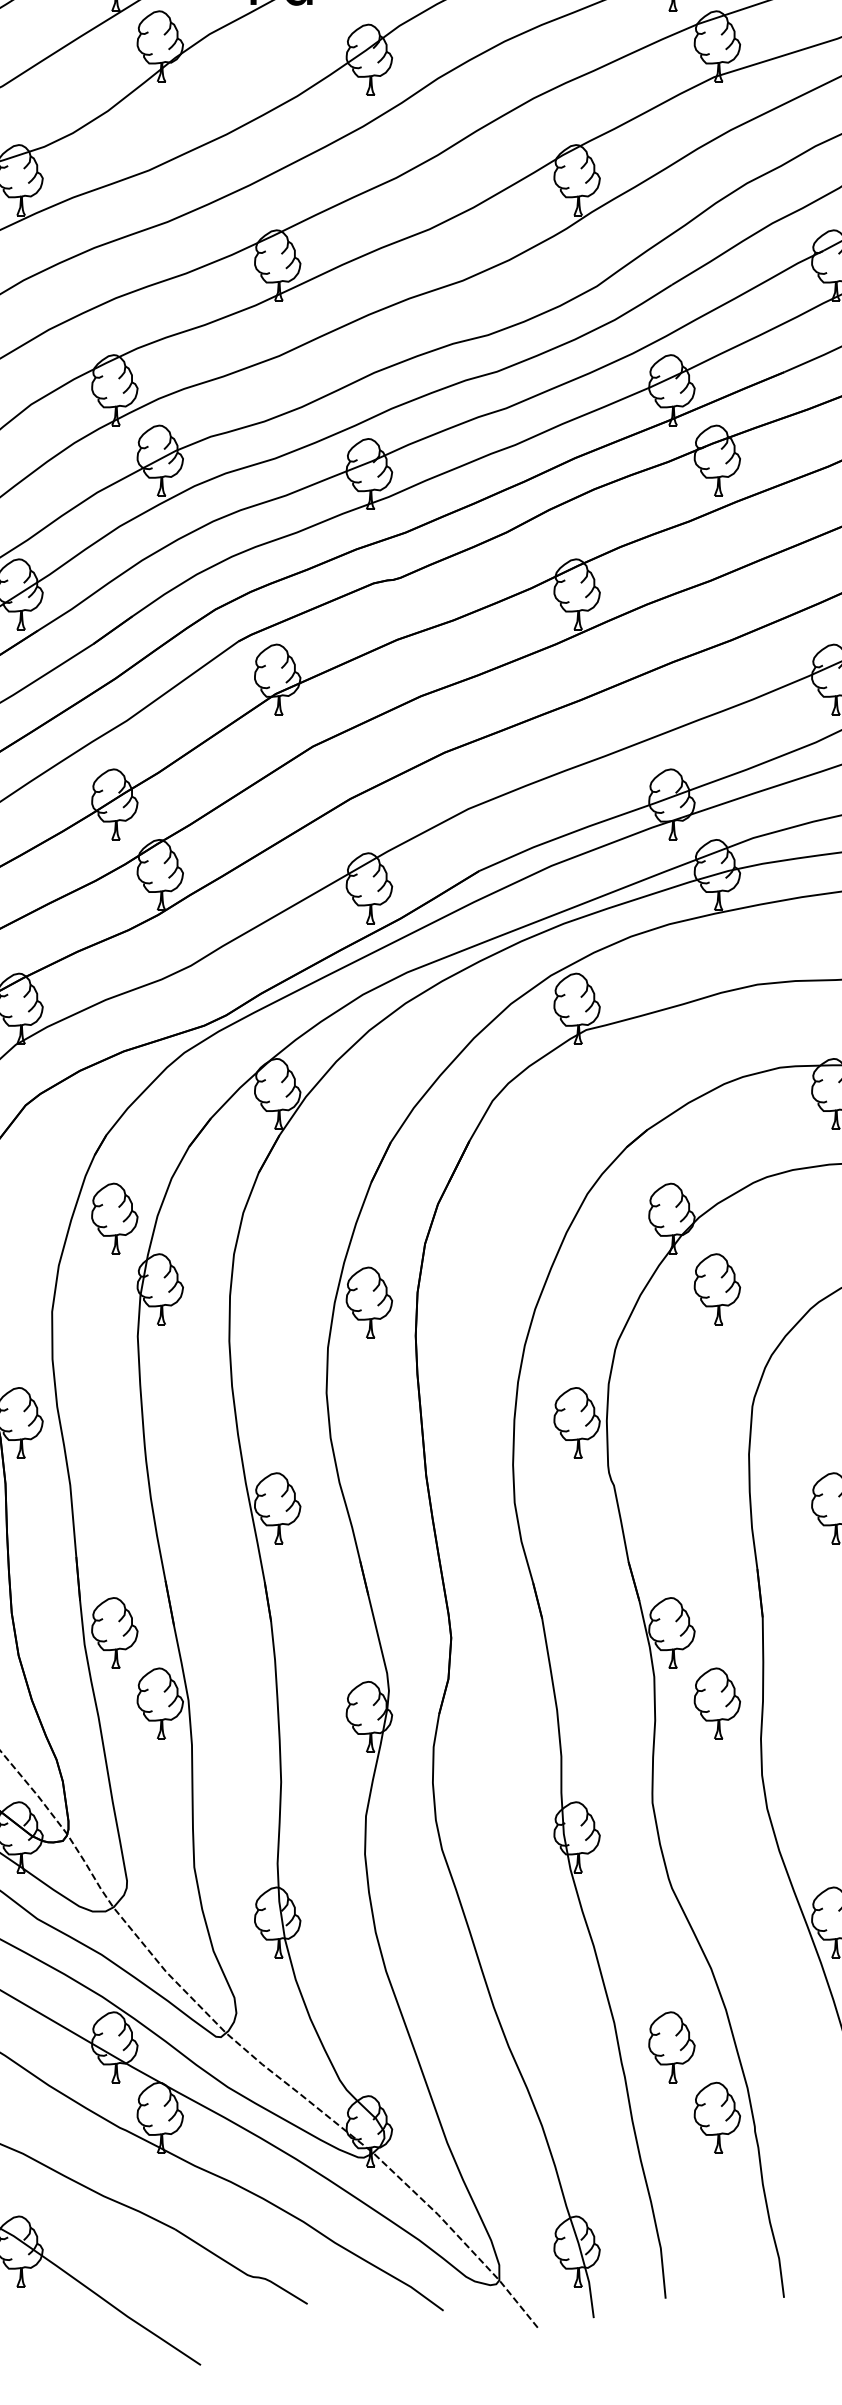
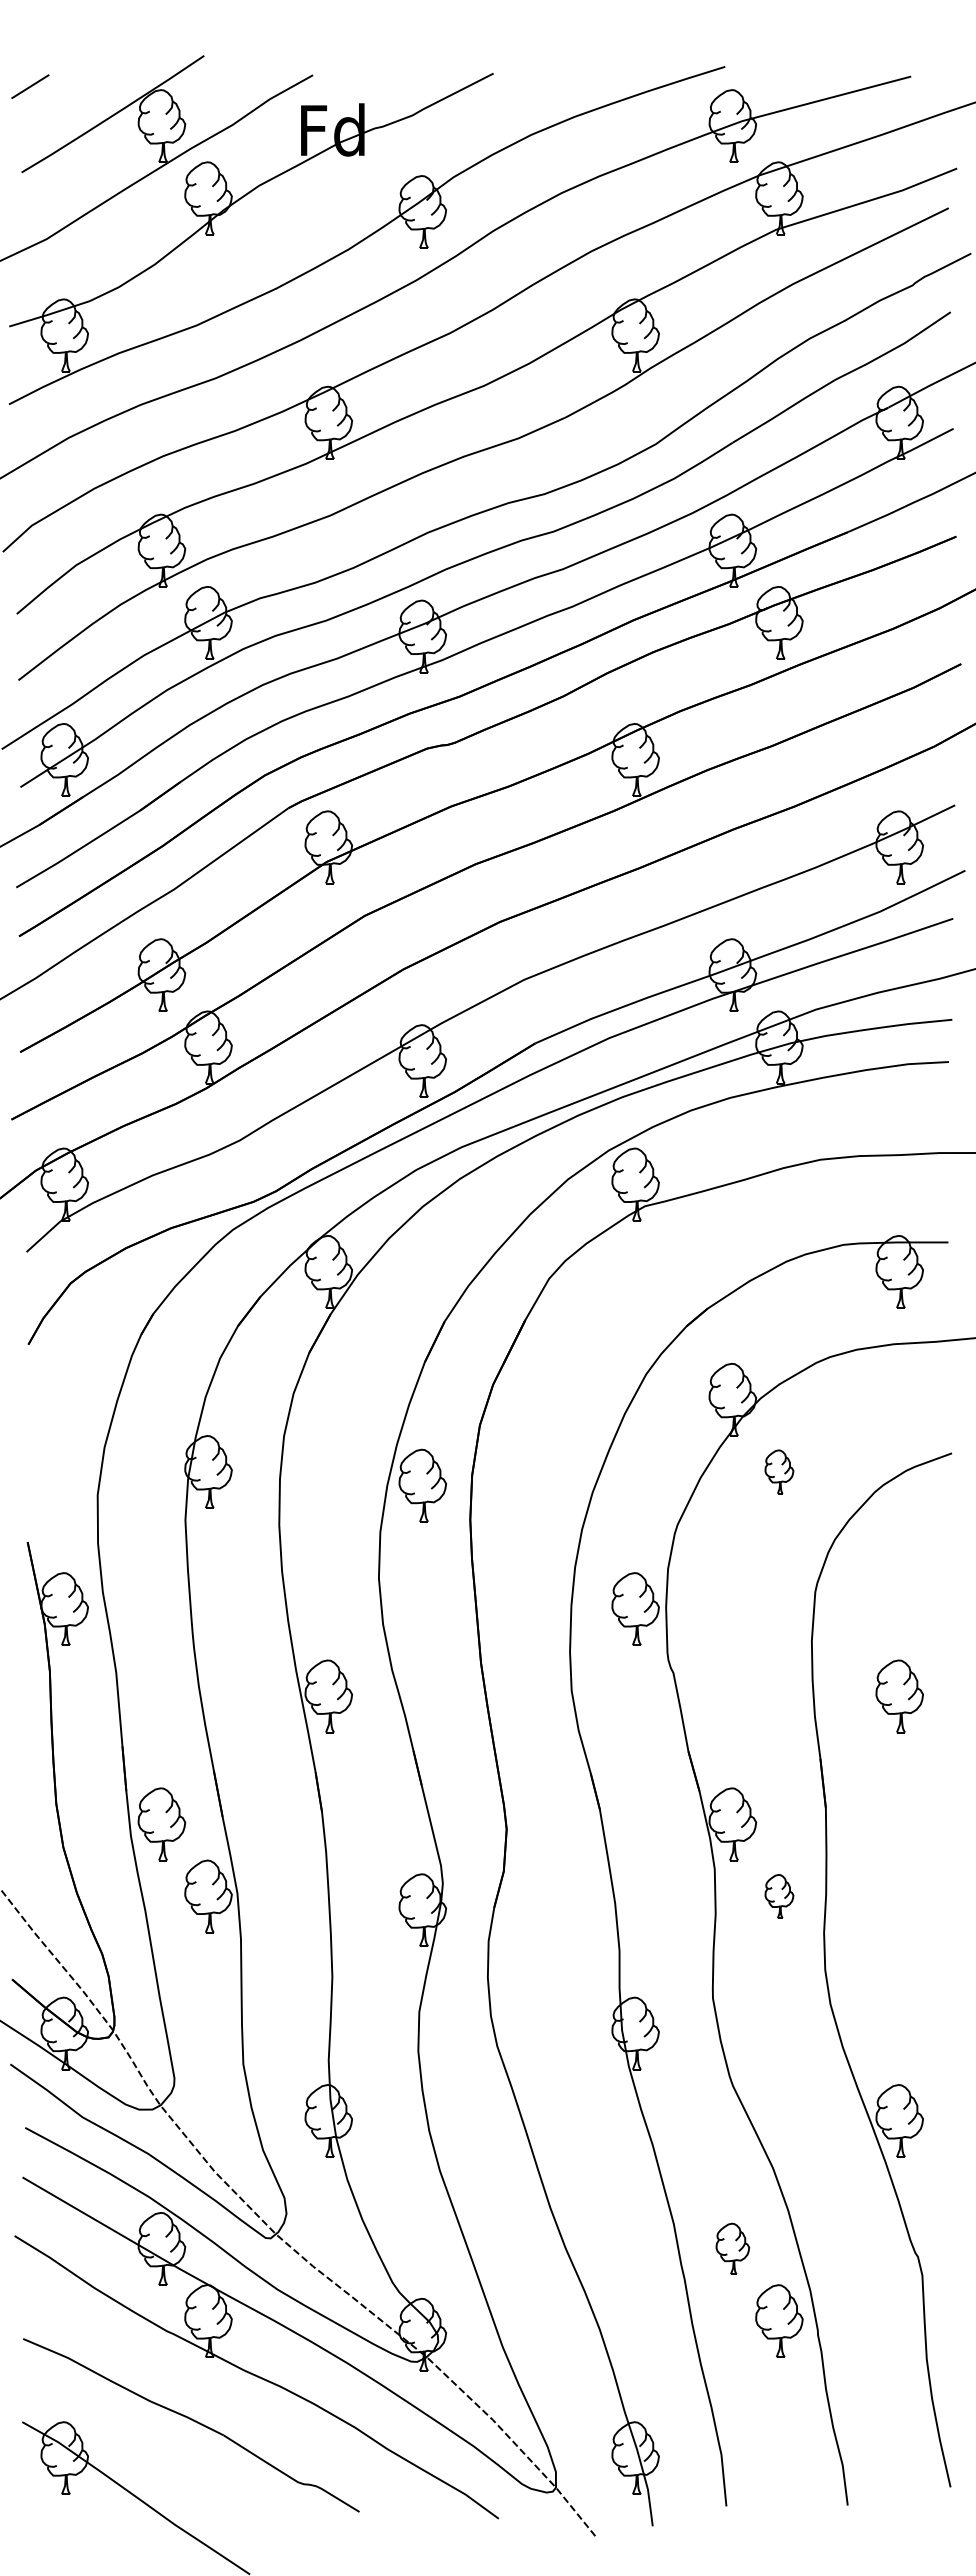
part: (114, 1218) -> (161, 1399), removed
part: (717, 1288) -> (779, 1471), size x0.6
part: (717, 1703) -> (779, 1896), size x0.6
part: (671, 2047) -> (732, 2248), size x0.7

